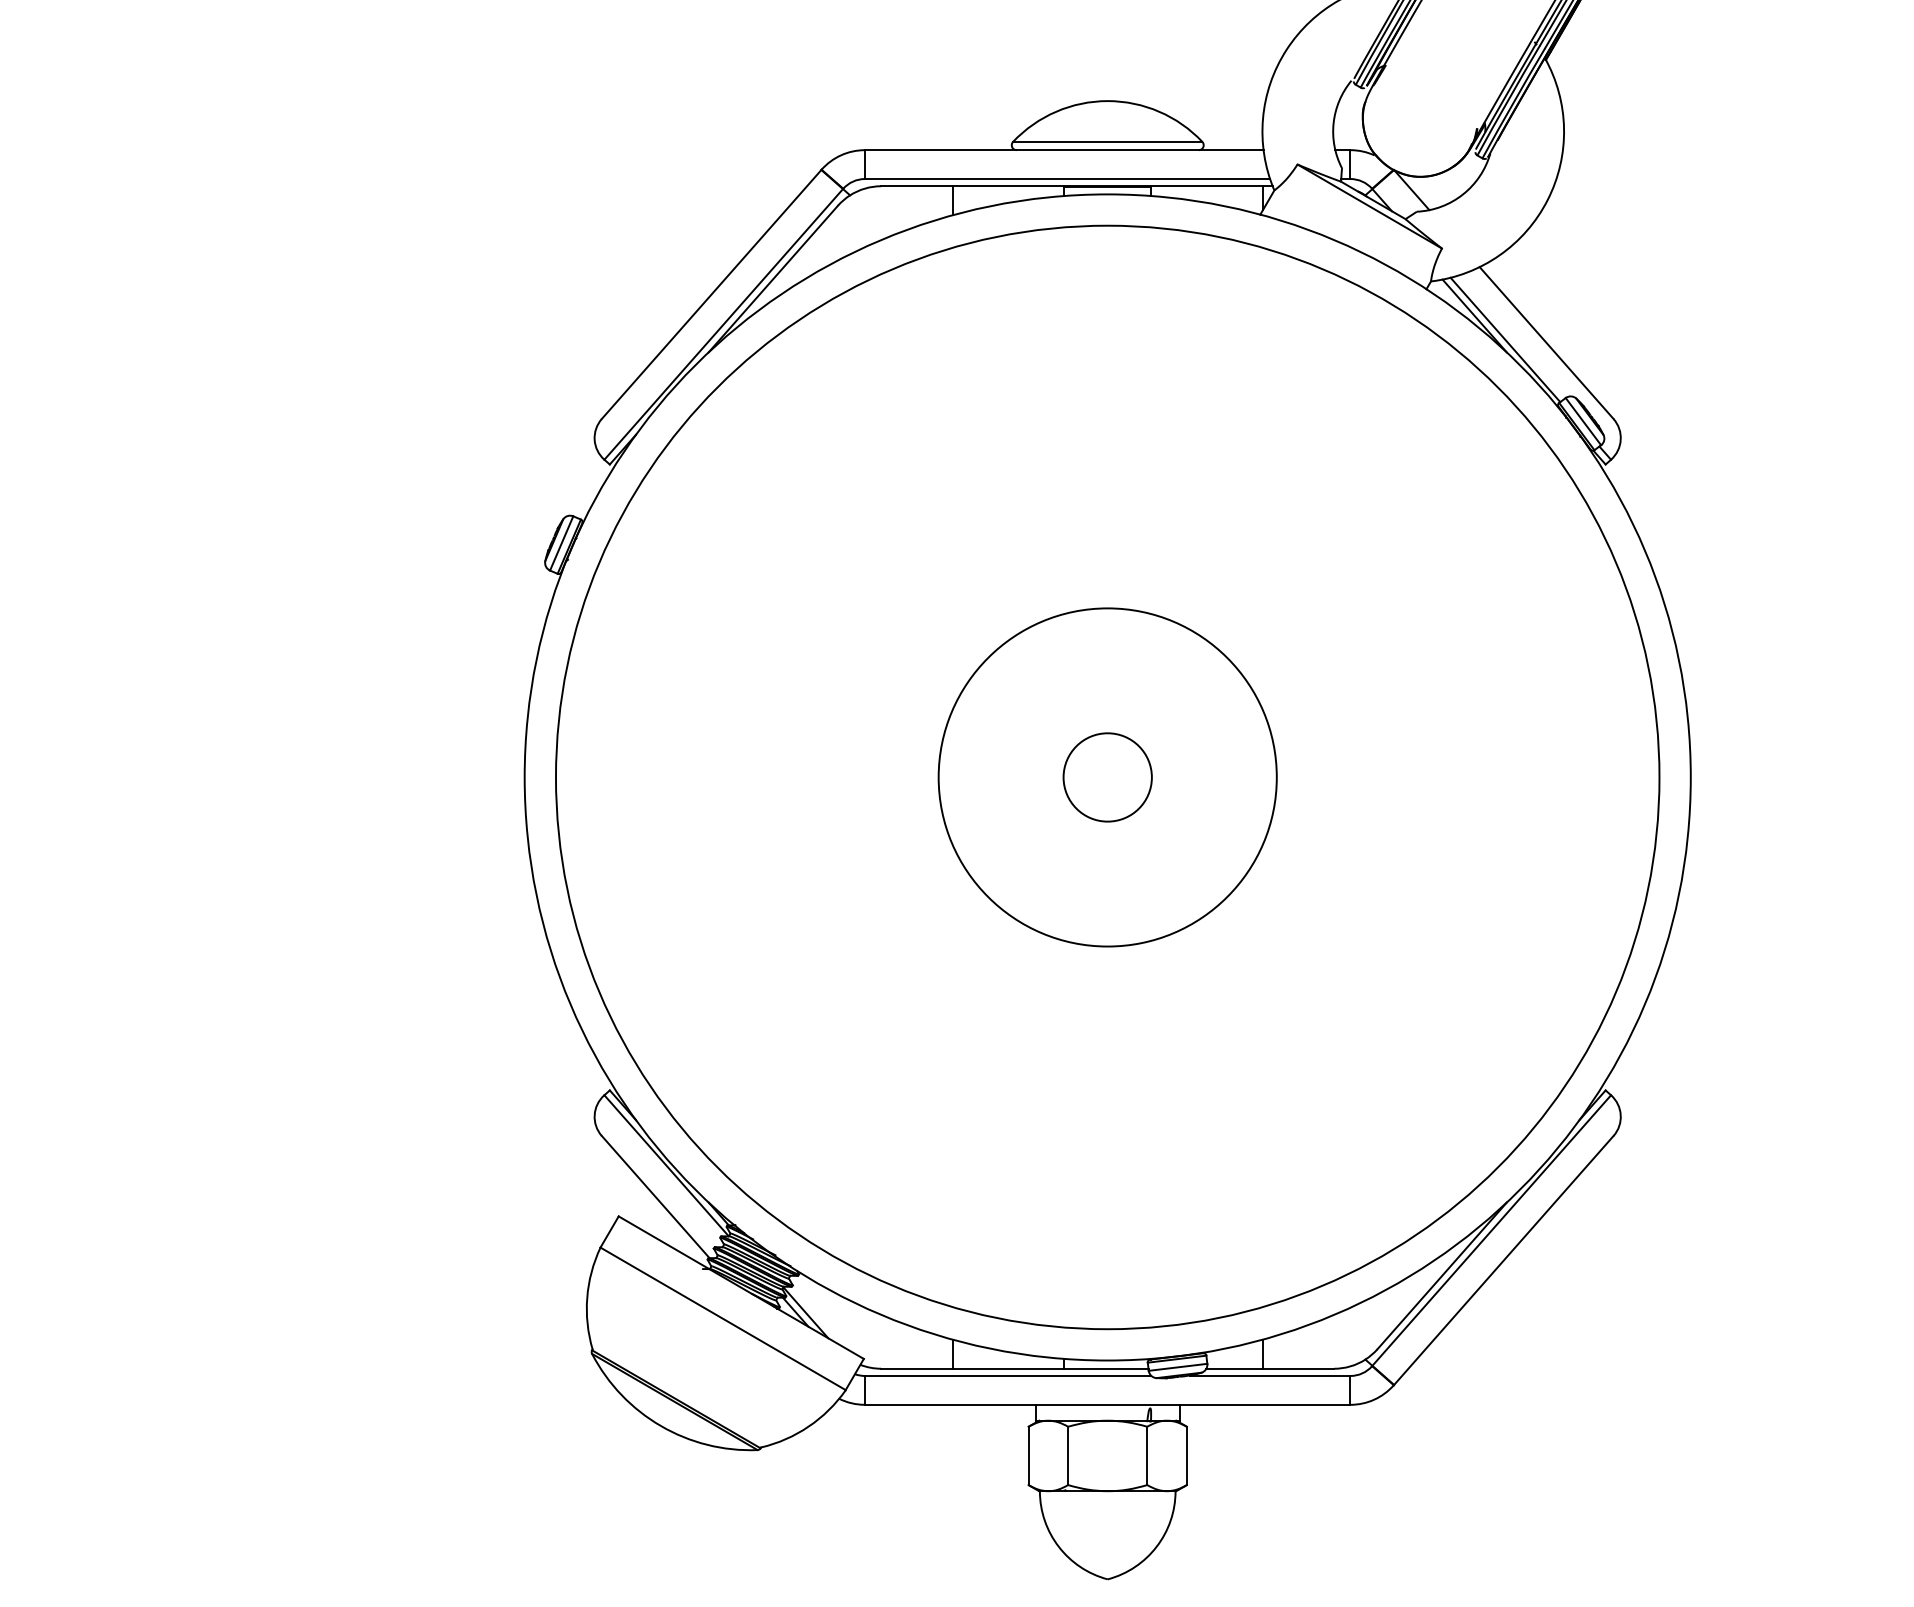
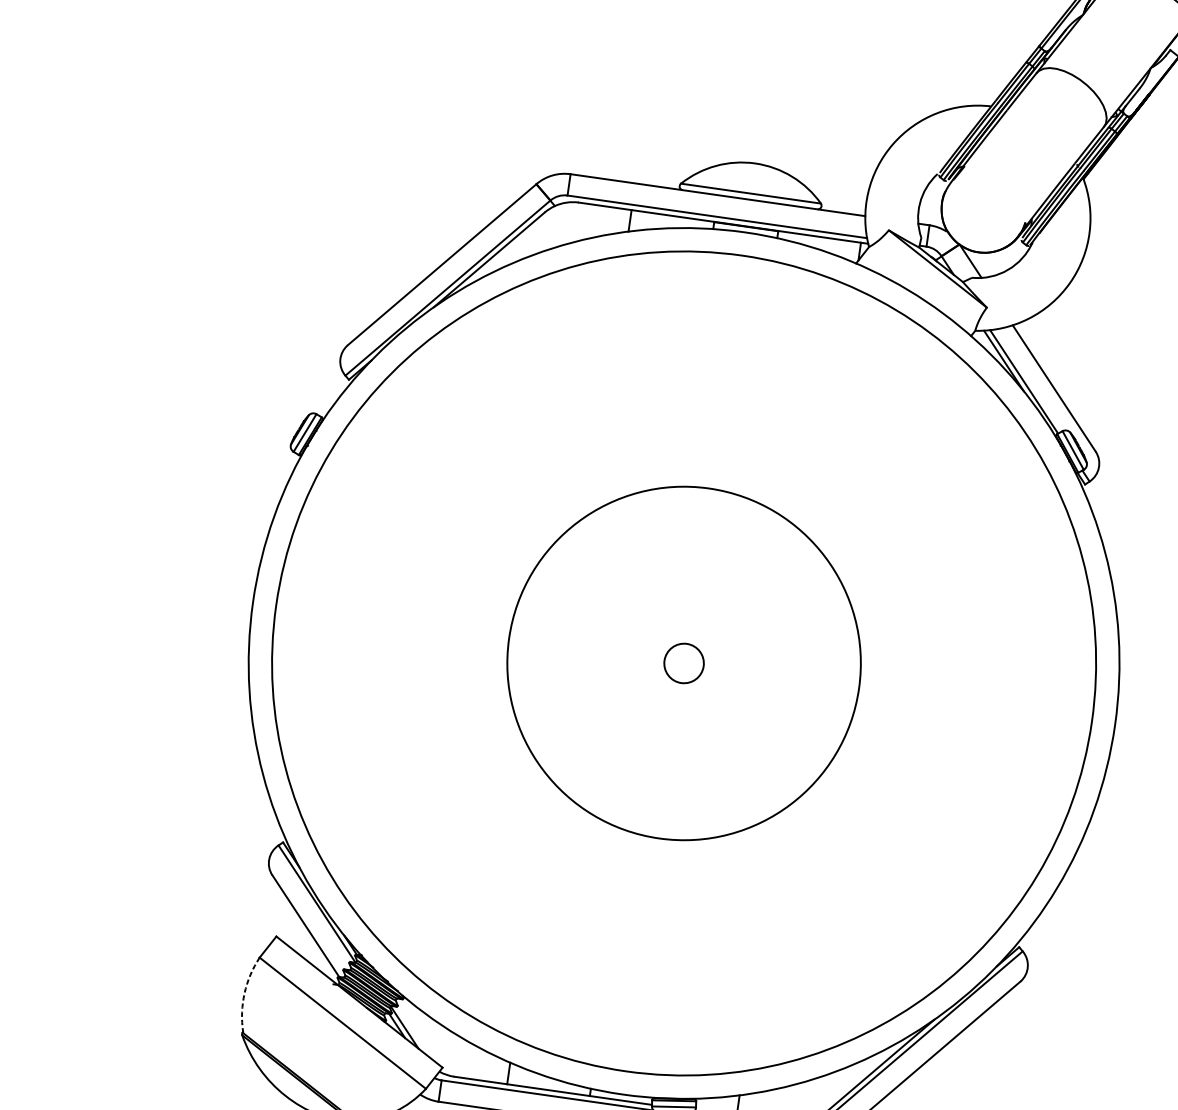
circle: (1107, 777) -> (683, 663), size x0.6
circle: (1107, 777) -> (683, 663), size x1.4
arc: (587, 1297) -> (244, 993), solid -> dashed

